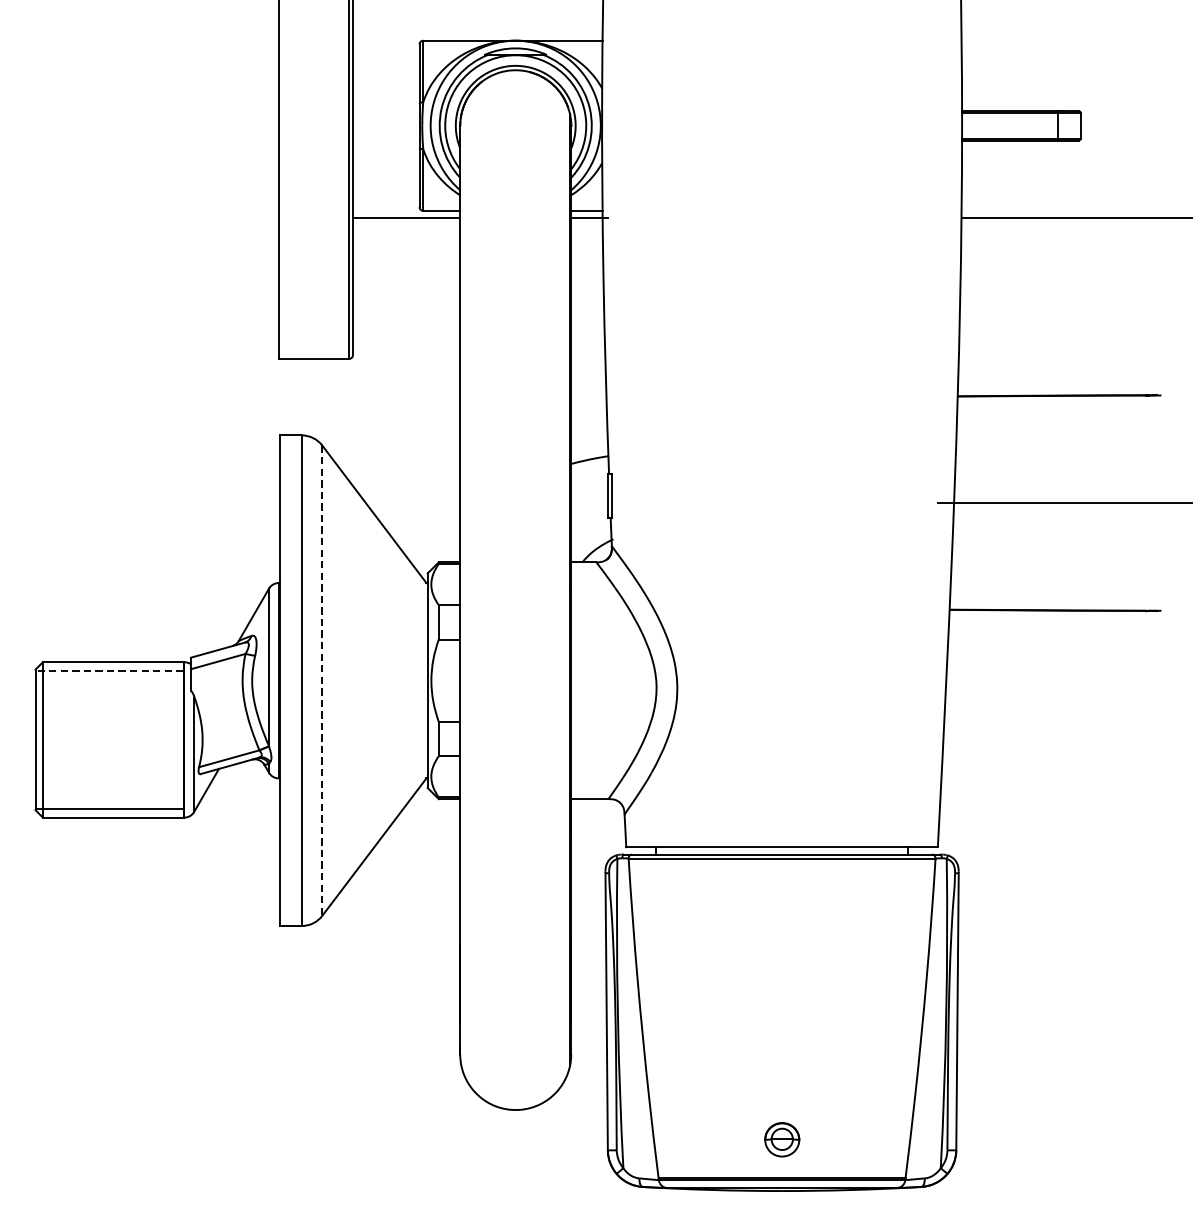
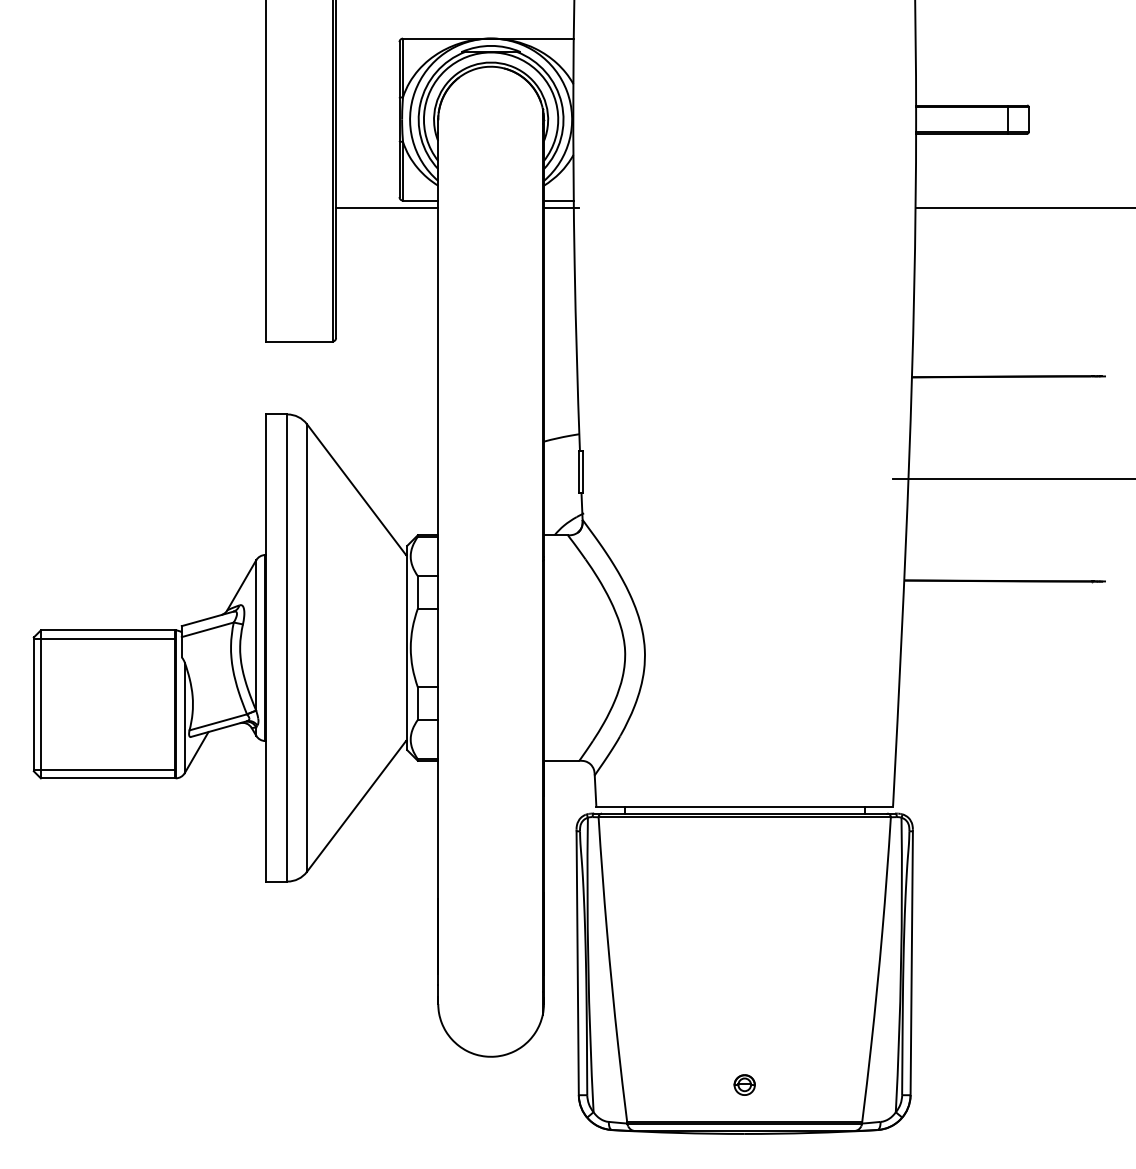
line: (108, 670) -> (103, 638), dashed -> solid
line: (321, 681) -> (306, 648), dashed -> solid
part: (781, 1139) -> (744, 1084), size x0.62

